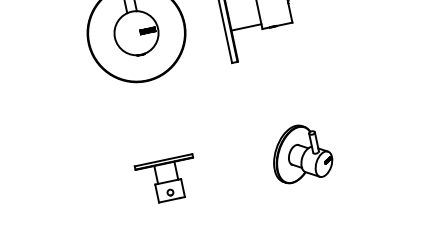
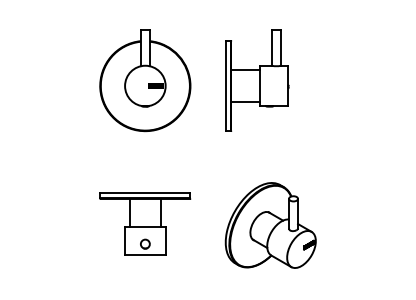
part: (300, 153) -> (270, 225), size x1.67
part: (167, 179) -> (145, 223), size x1.67

